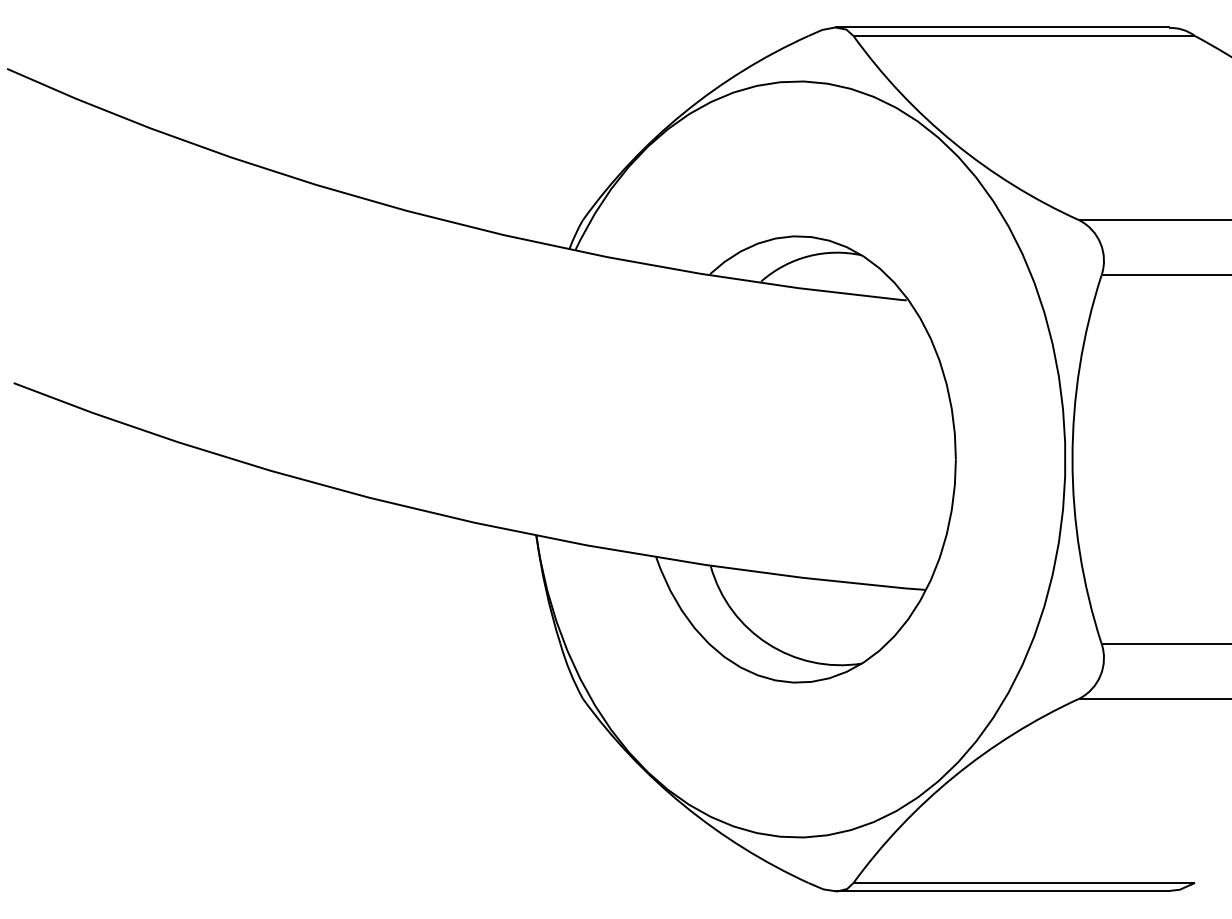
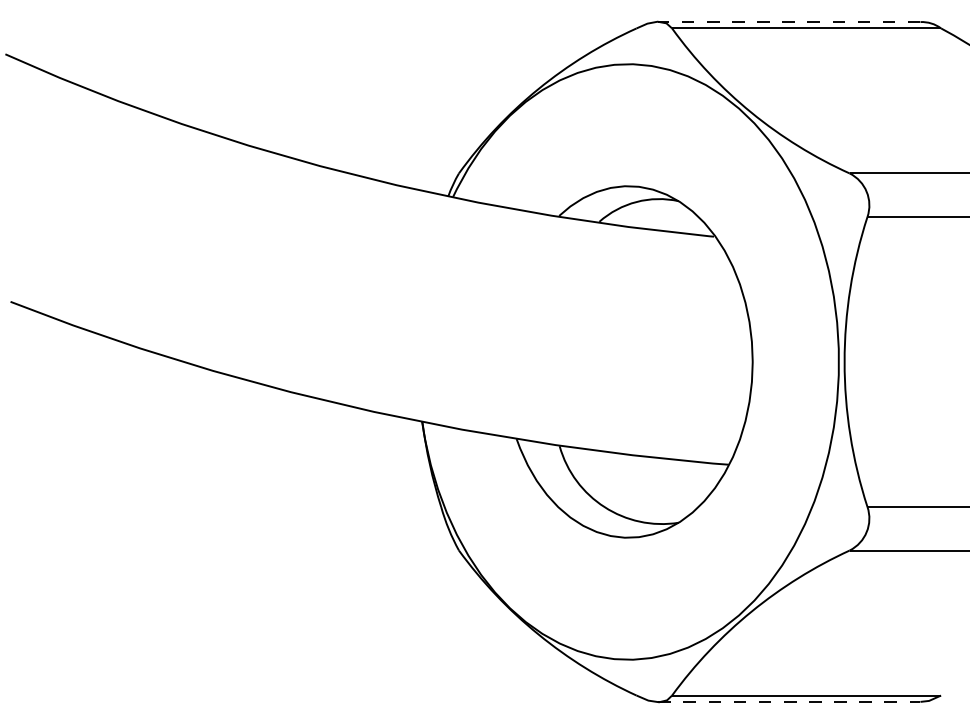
line: (1001, 27) -> (788, 21), solid -> dashed
line: (1002, 891) -> (789, 702), solid -> dashed

